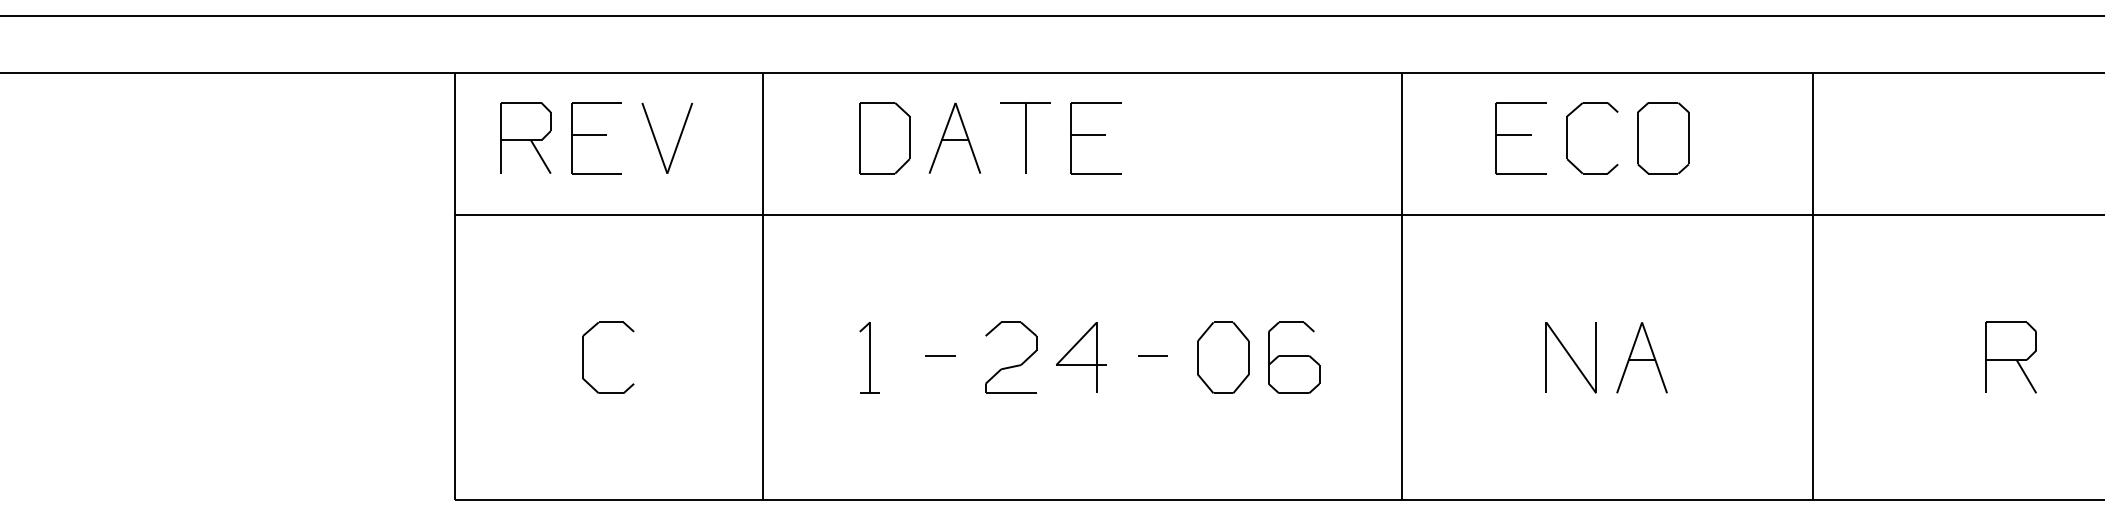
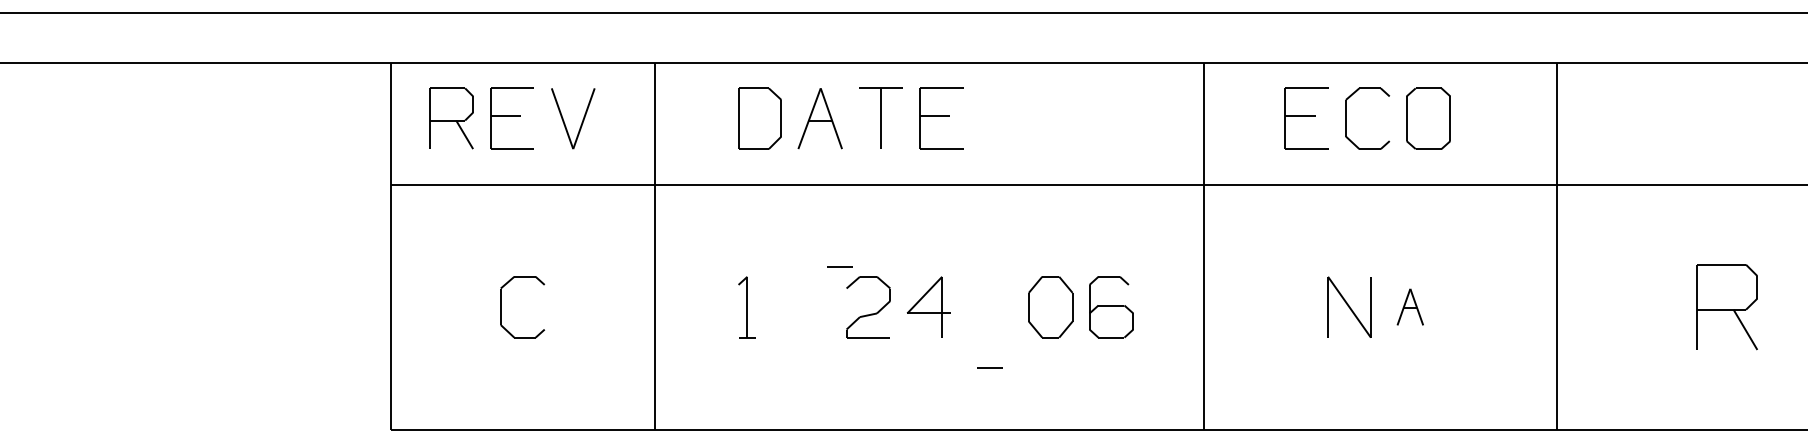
line: (940, 355) -> (839, 266), moved
line: (1152, 355) -> (989, 367), moved
part: (1642, 356) -> (1410, 306), size x0.6
part: (2011, 356) -> (1727, 306), size x1.4

